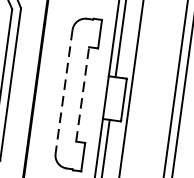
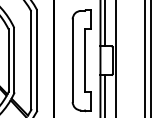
line: (63, 93) -> (72, 61), dashed -> solid
line: (83, 94) -> (85, 60), dashed -> solid

